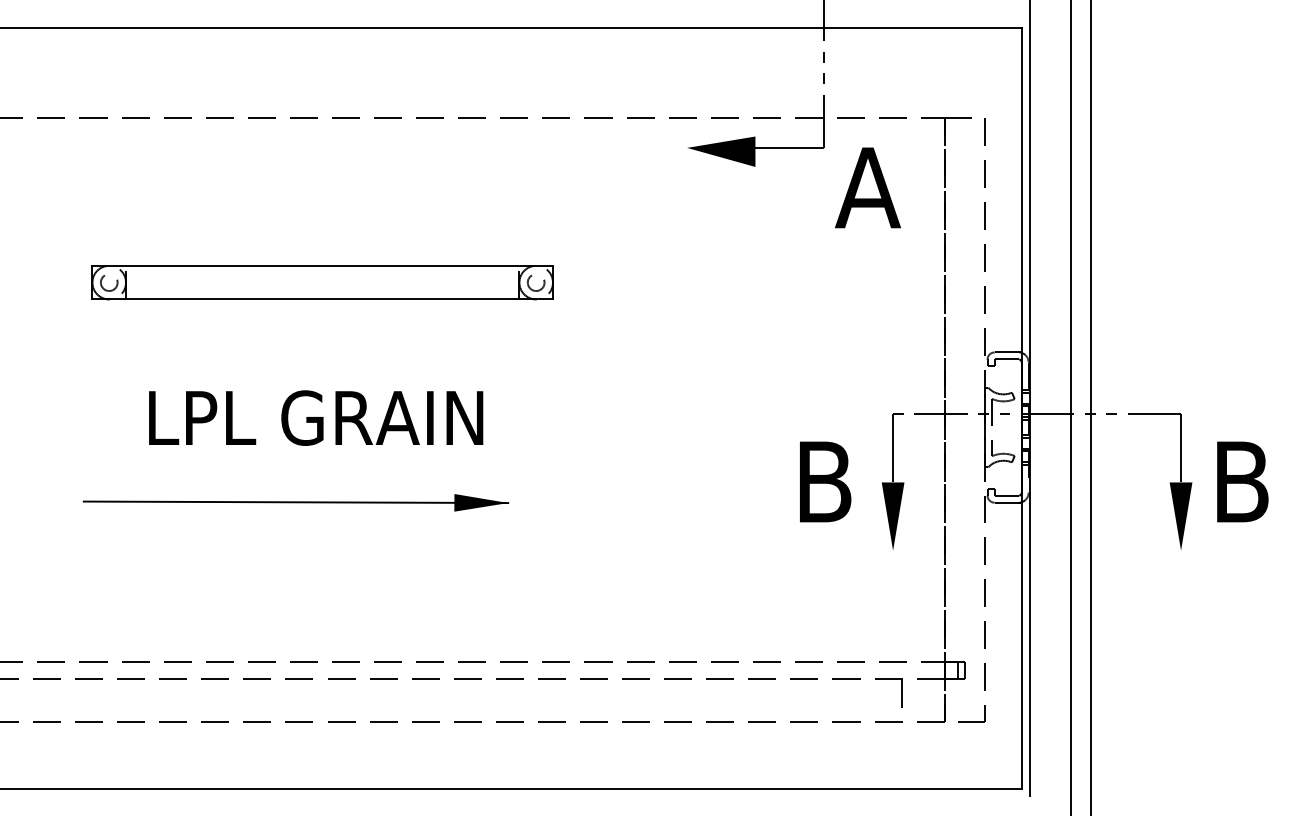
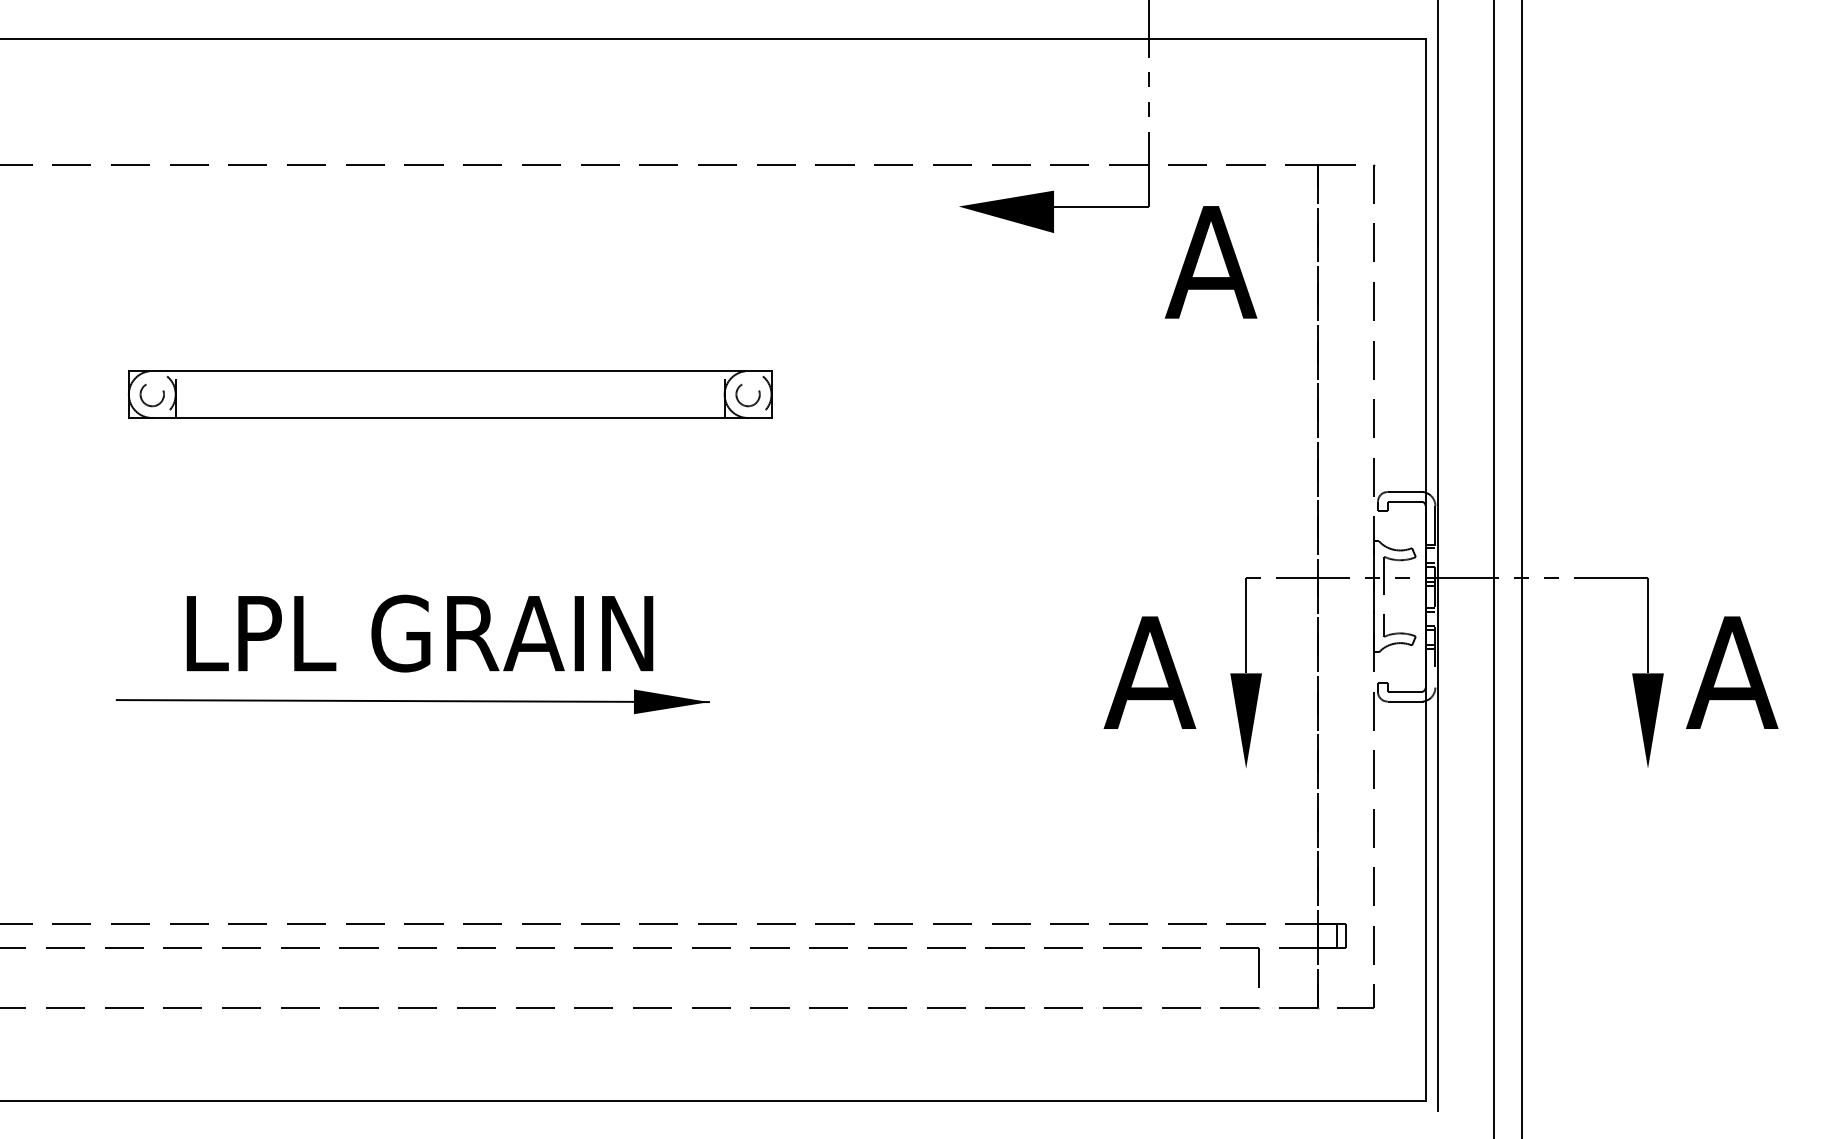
text: (315, 418) -> (419, 633), moved
text: (823, 481) -> (1149, 672), B -> A
text: (1241, 481) -> (1732, 672), B -> A

